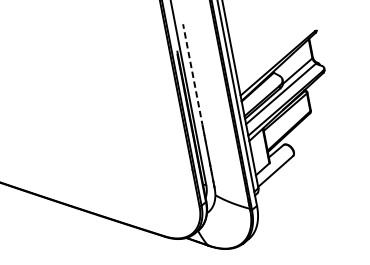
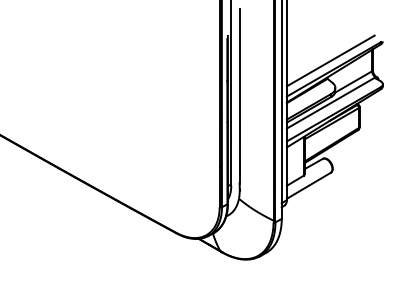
line: (273, 55) -> (330, 60), added
line: (192, 76) -> (239, 65), dashed -> solid

